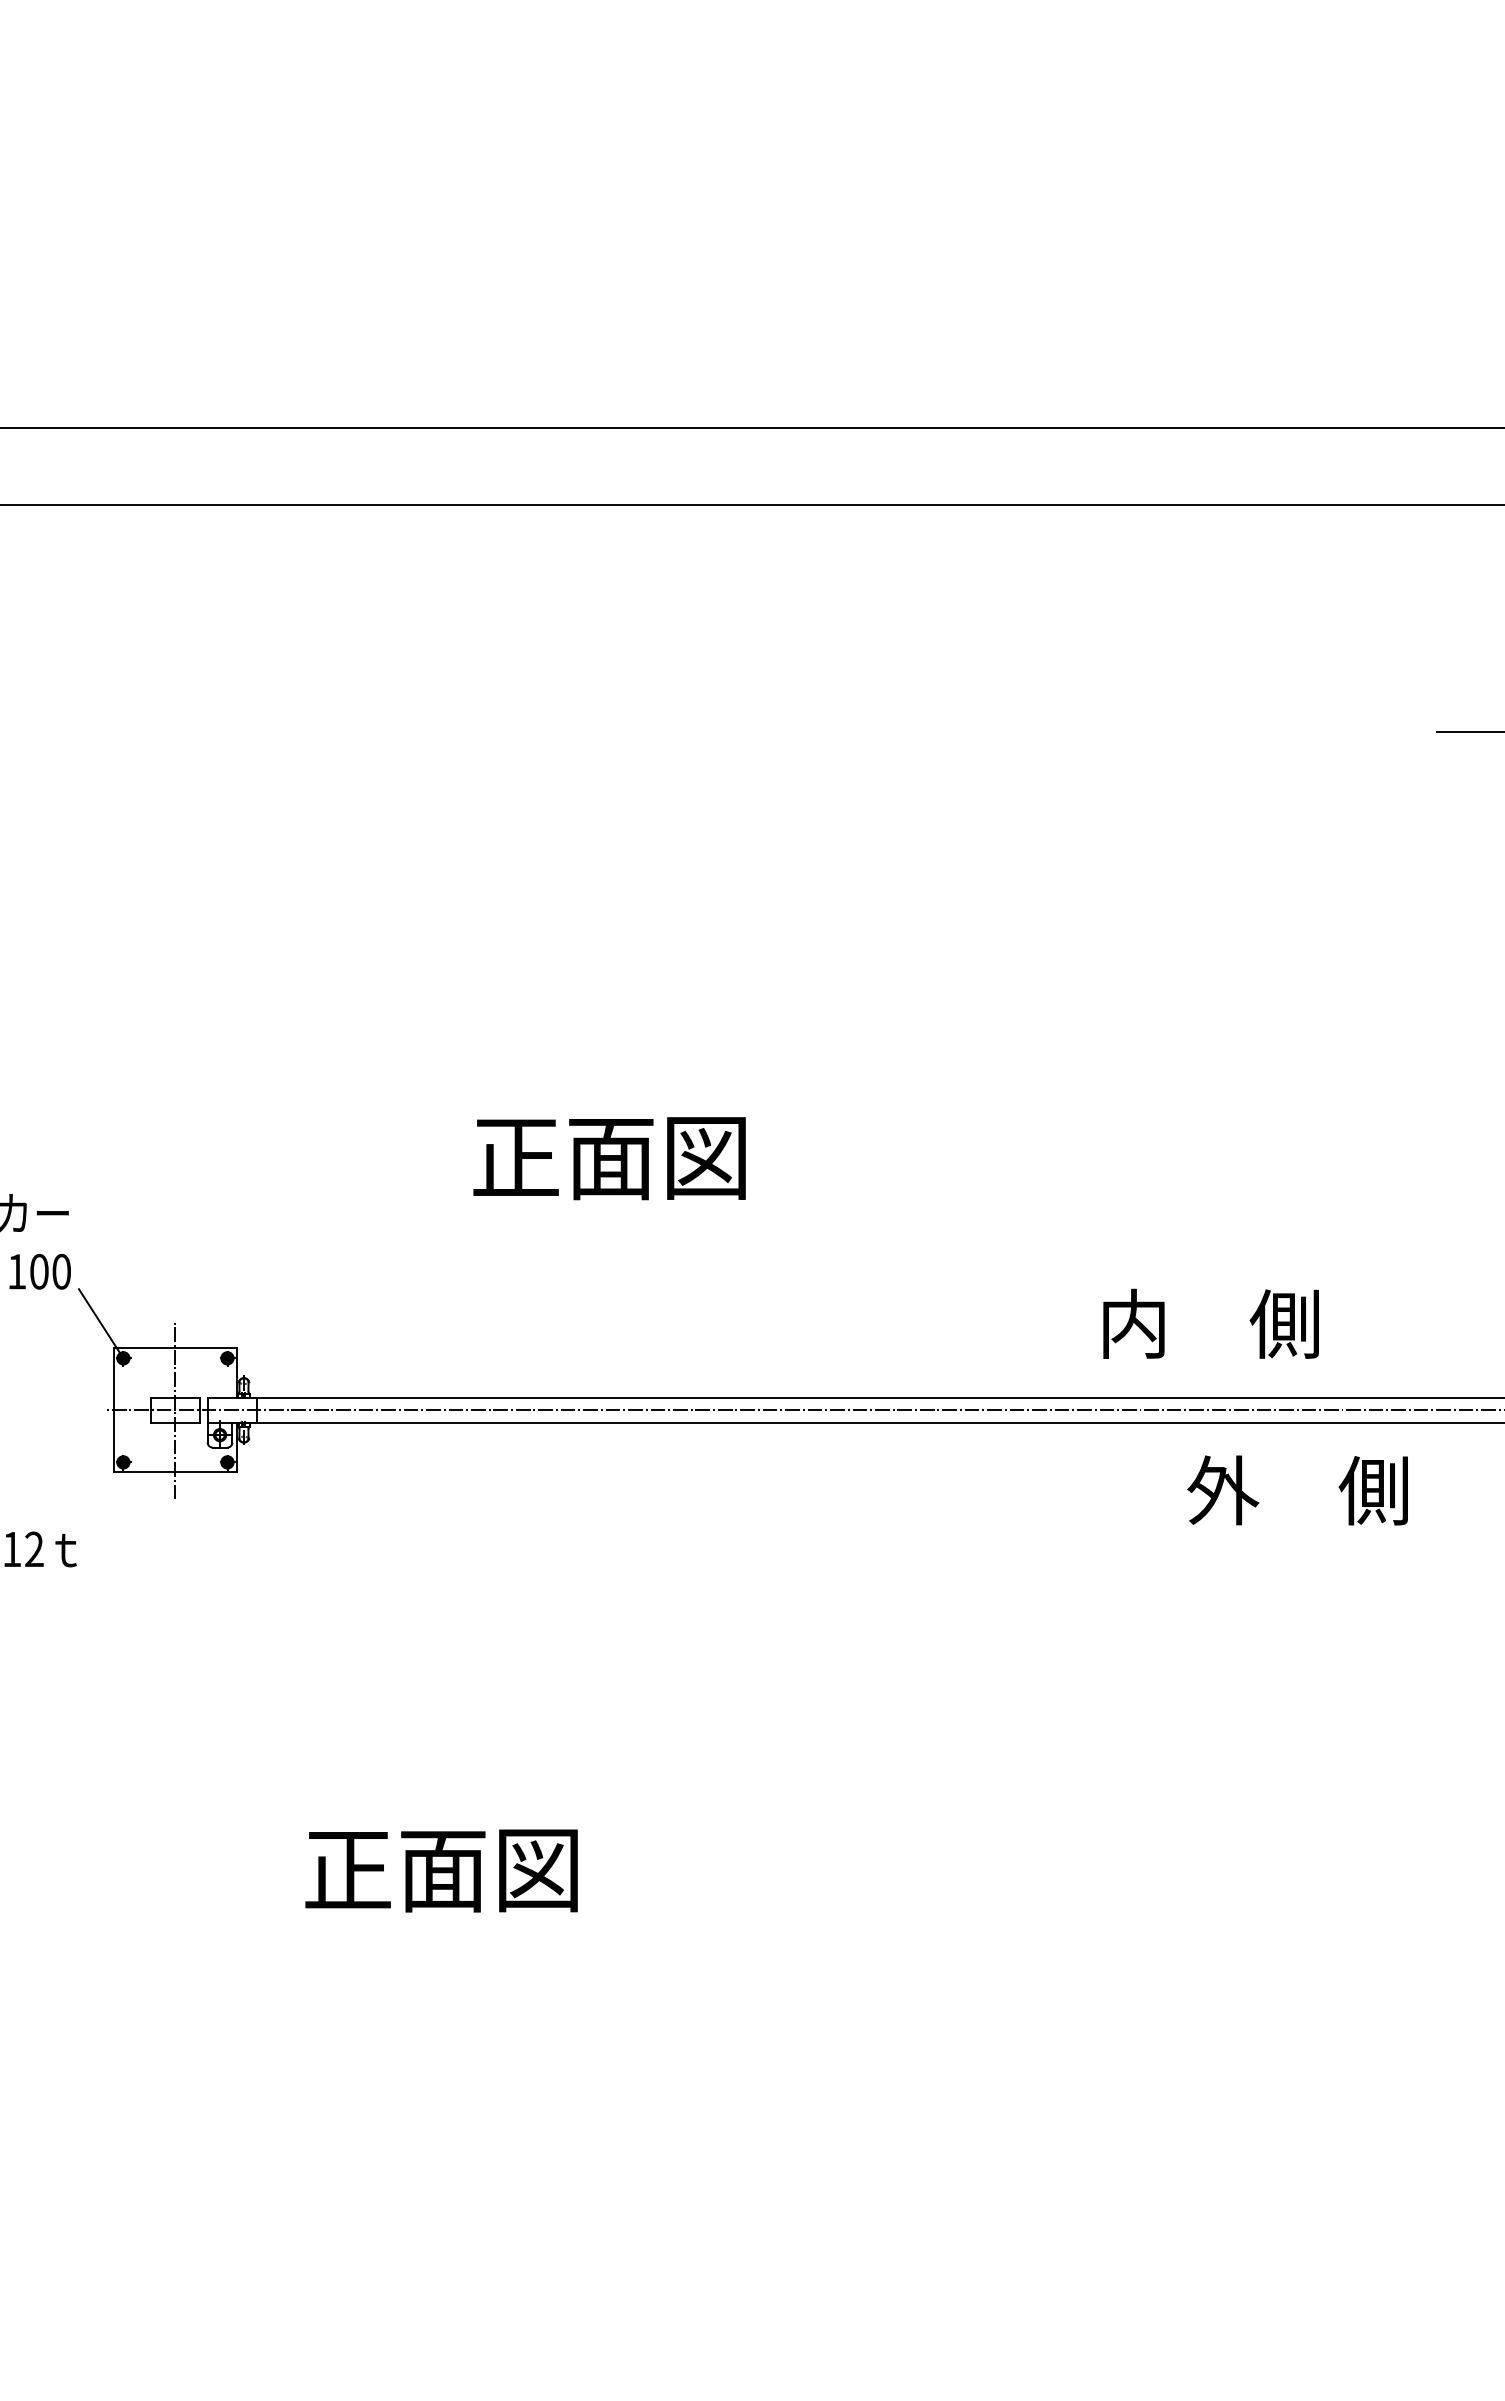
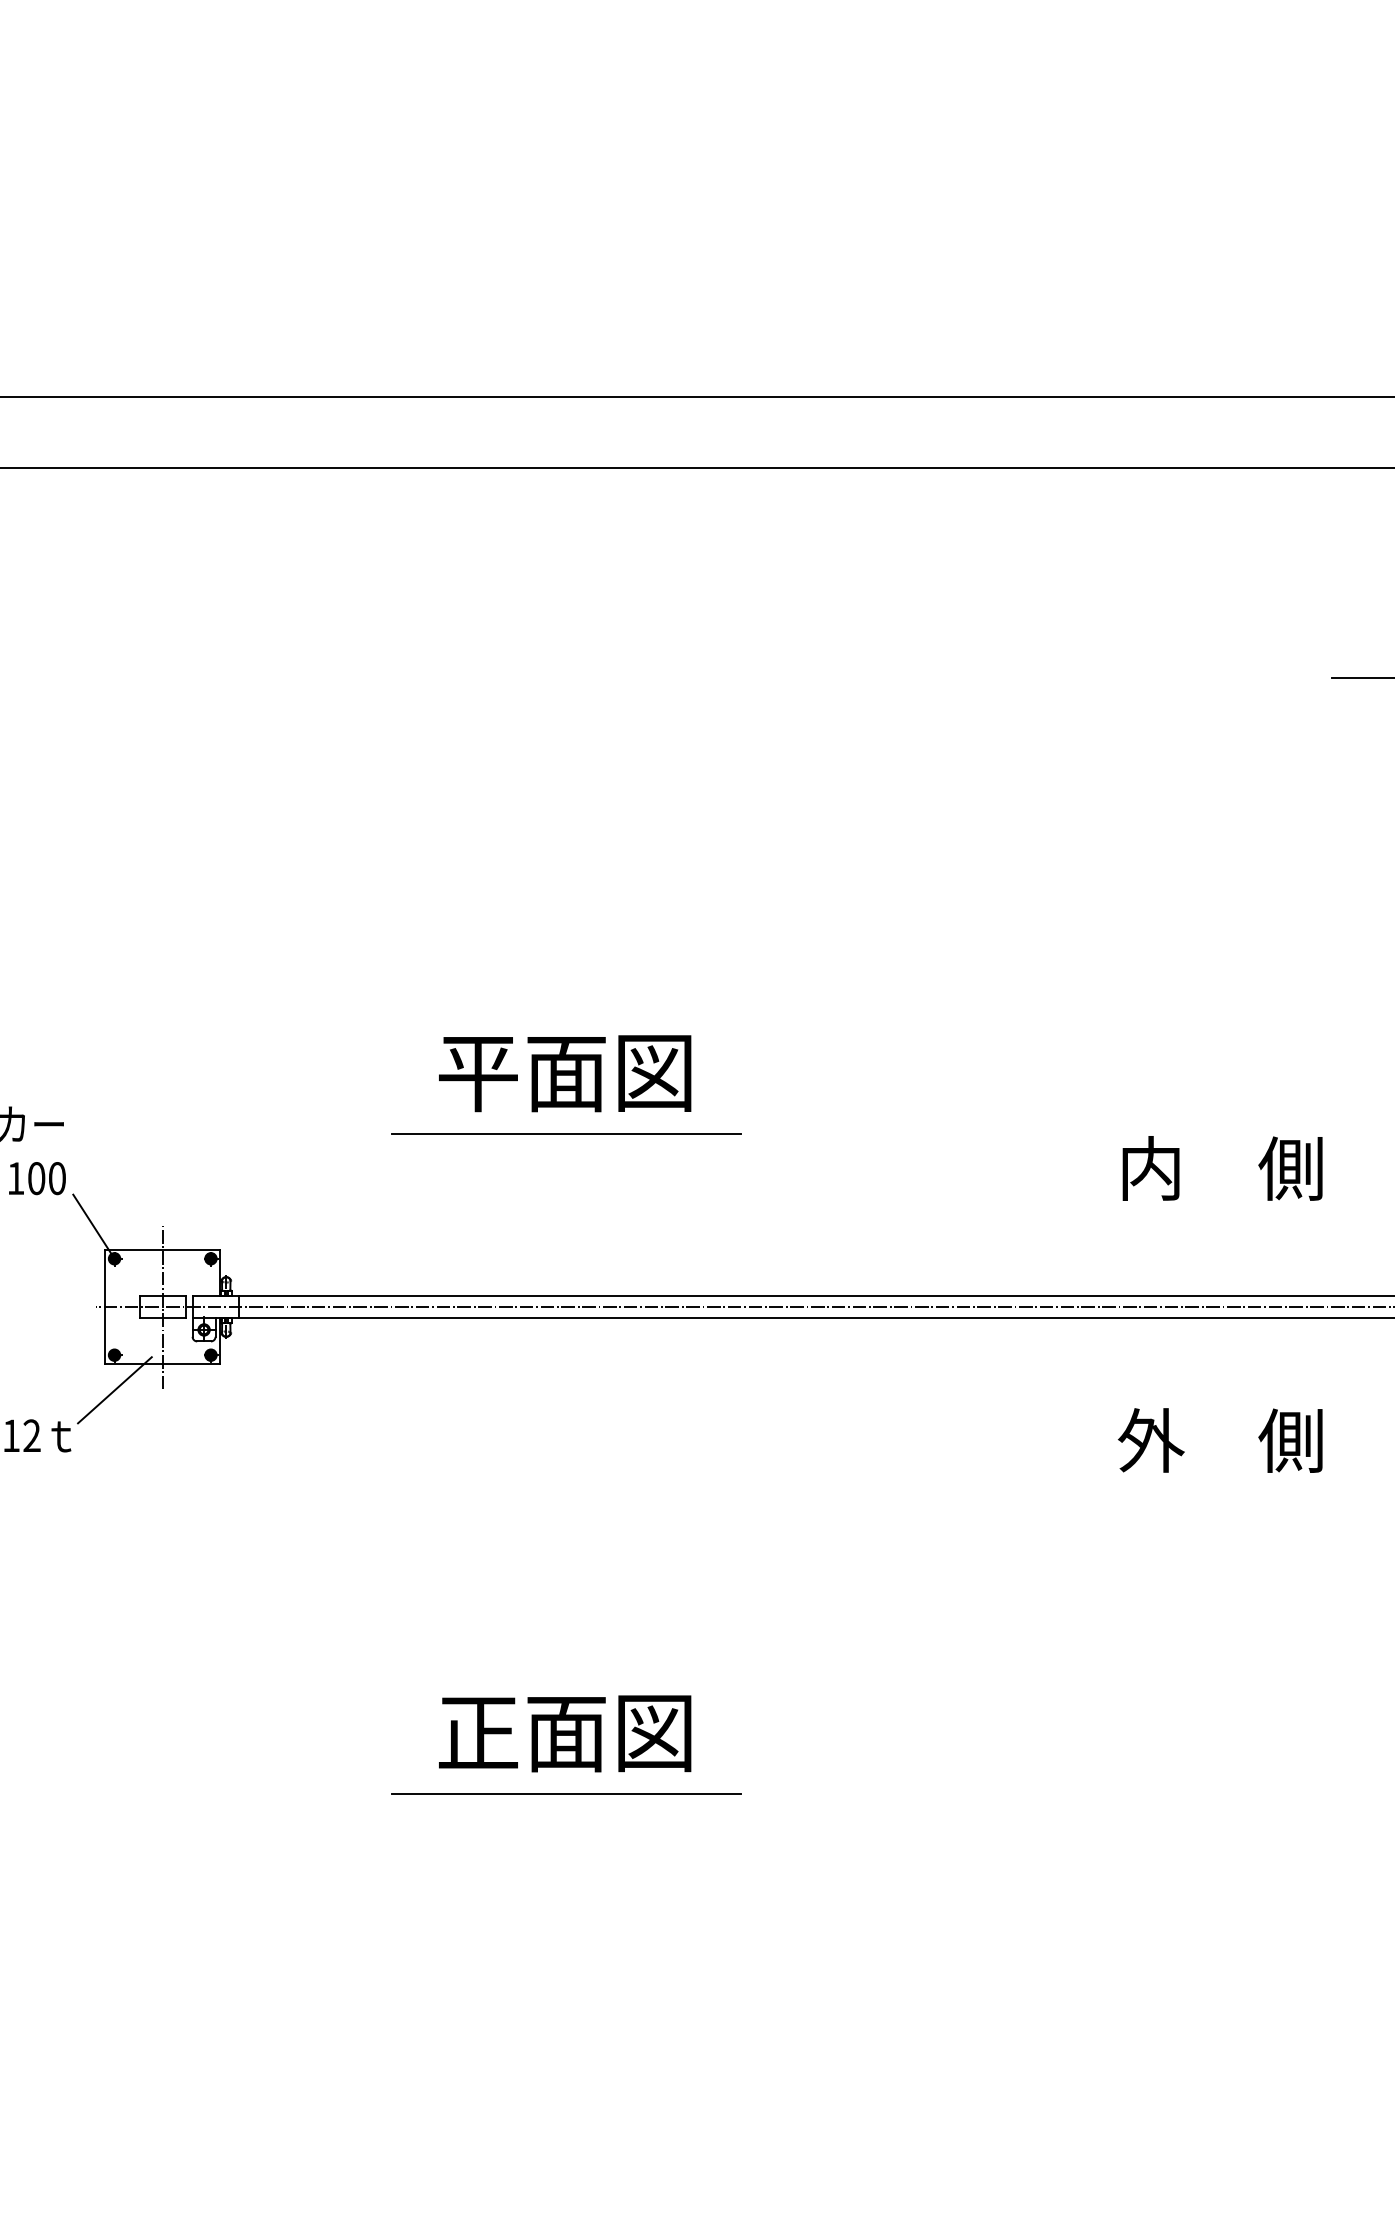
text: (515, 1159) -> (477, 1074), 正面図 -> 平面図
line: (611, 1223) -> (566, 1133), added
text: (1210, 1323) -> (1222, 1168), moved
text: (1297, 1490) -> (1220, 1440), moved
line: (123, 1499) -> (114, 1389), added
text: (441, 1870) -> (564, 1733), moved
line: (611, 1936) -> (566, 1794), added

